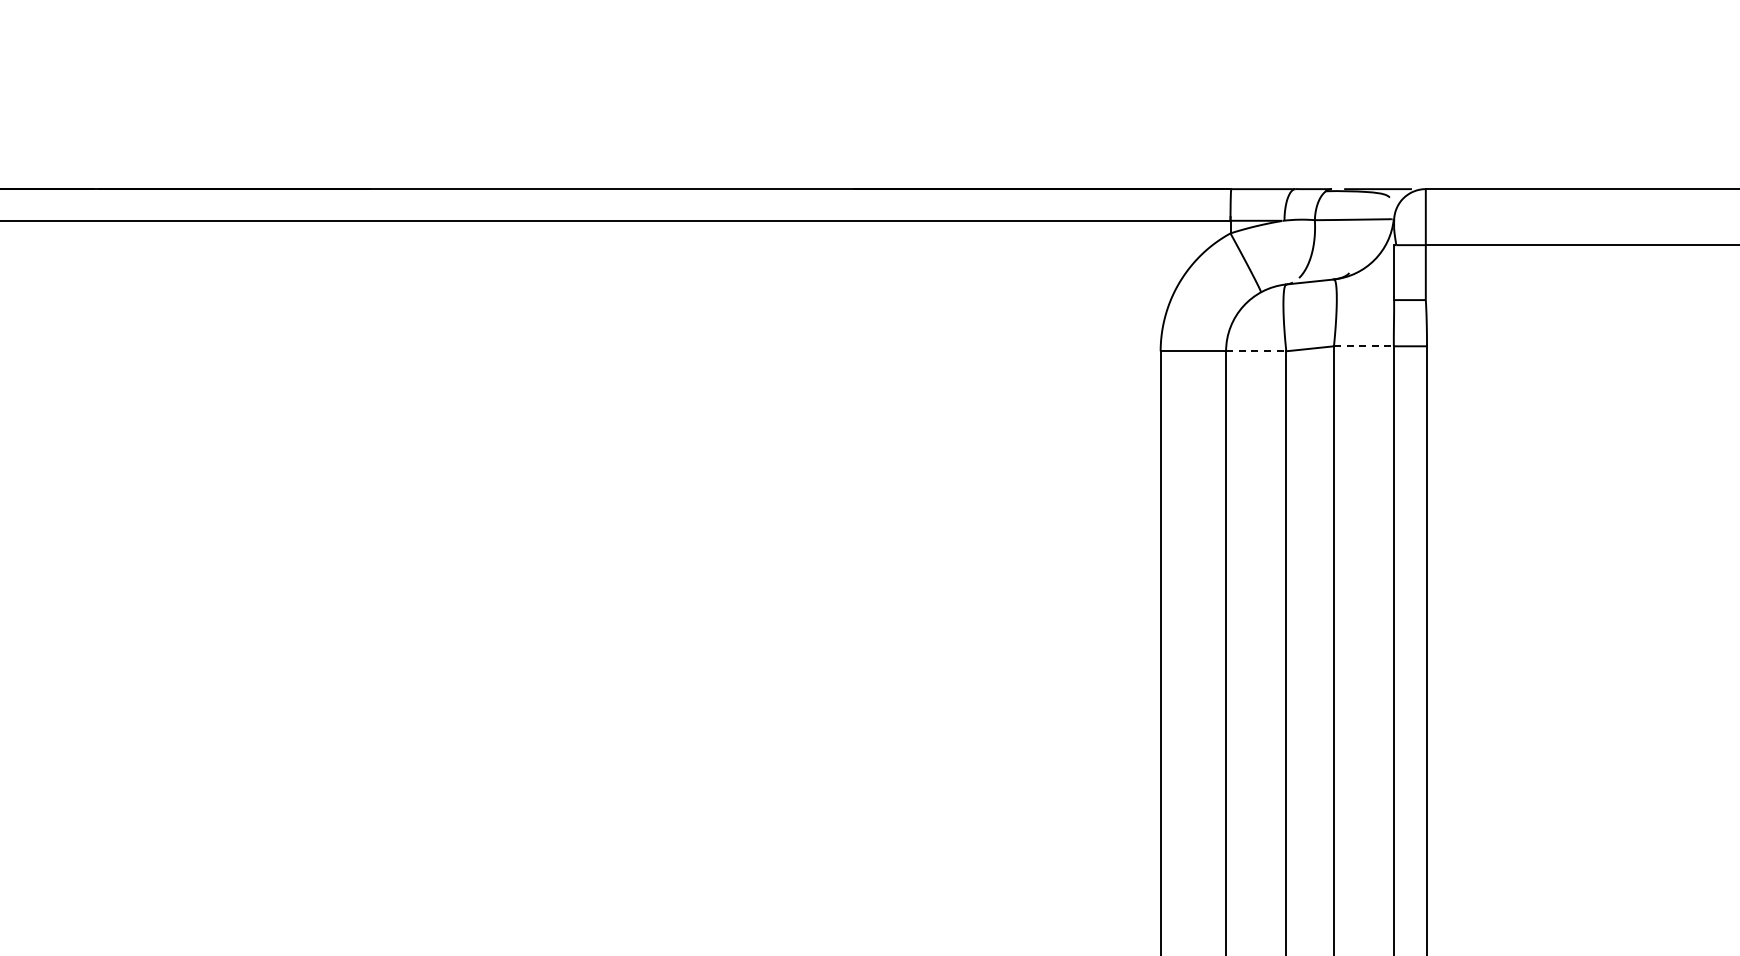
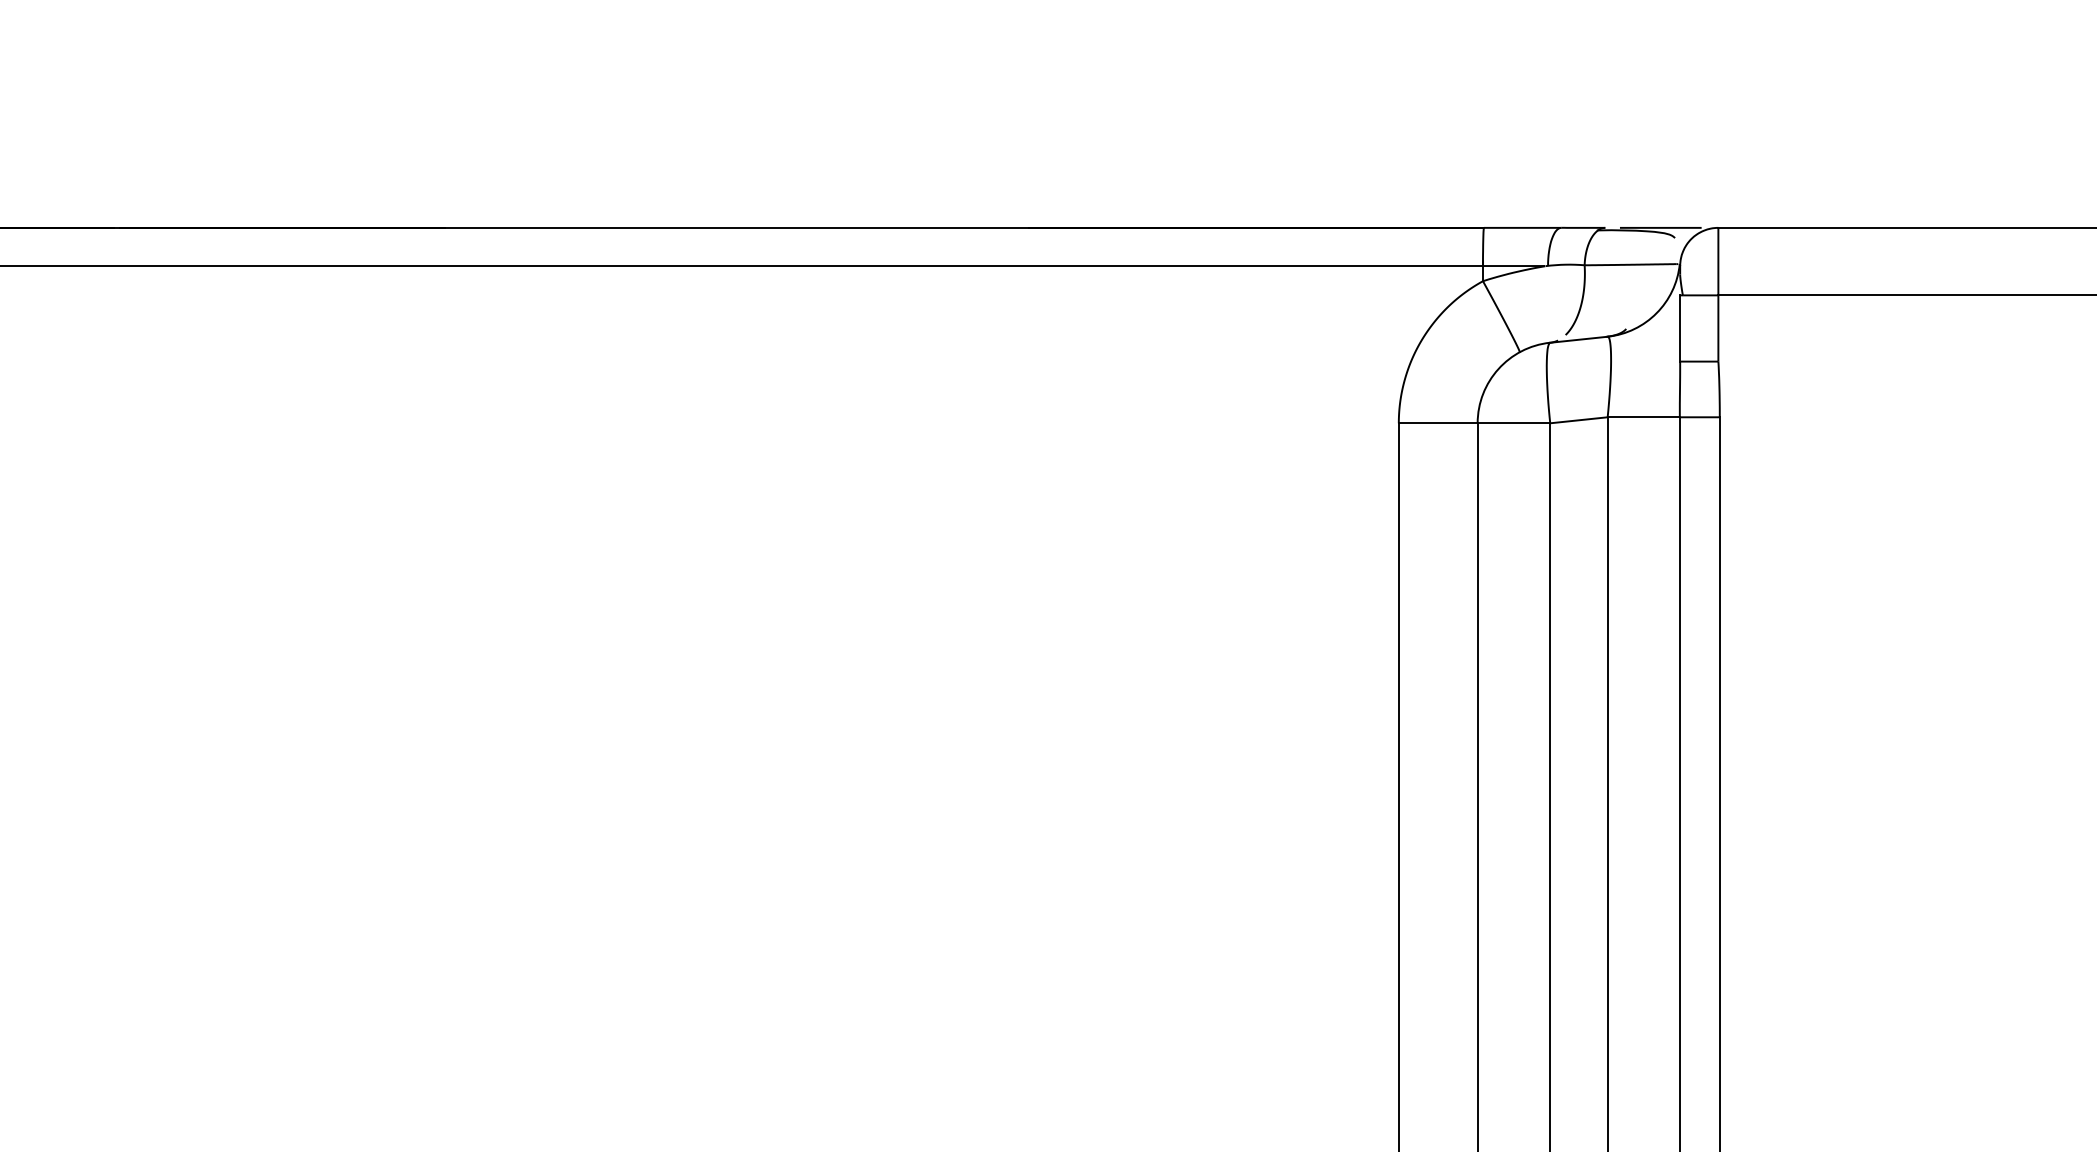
line: (1363, 346) -> (1643, 417), dashed -> solid
line: (1256, 351) -> (1514, 423), dashed -> solid

